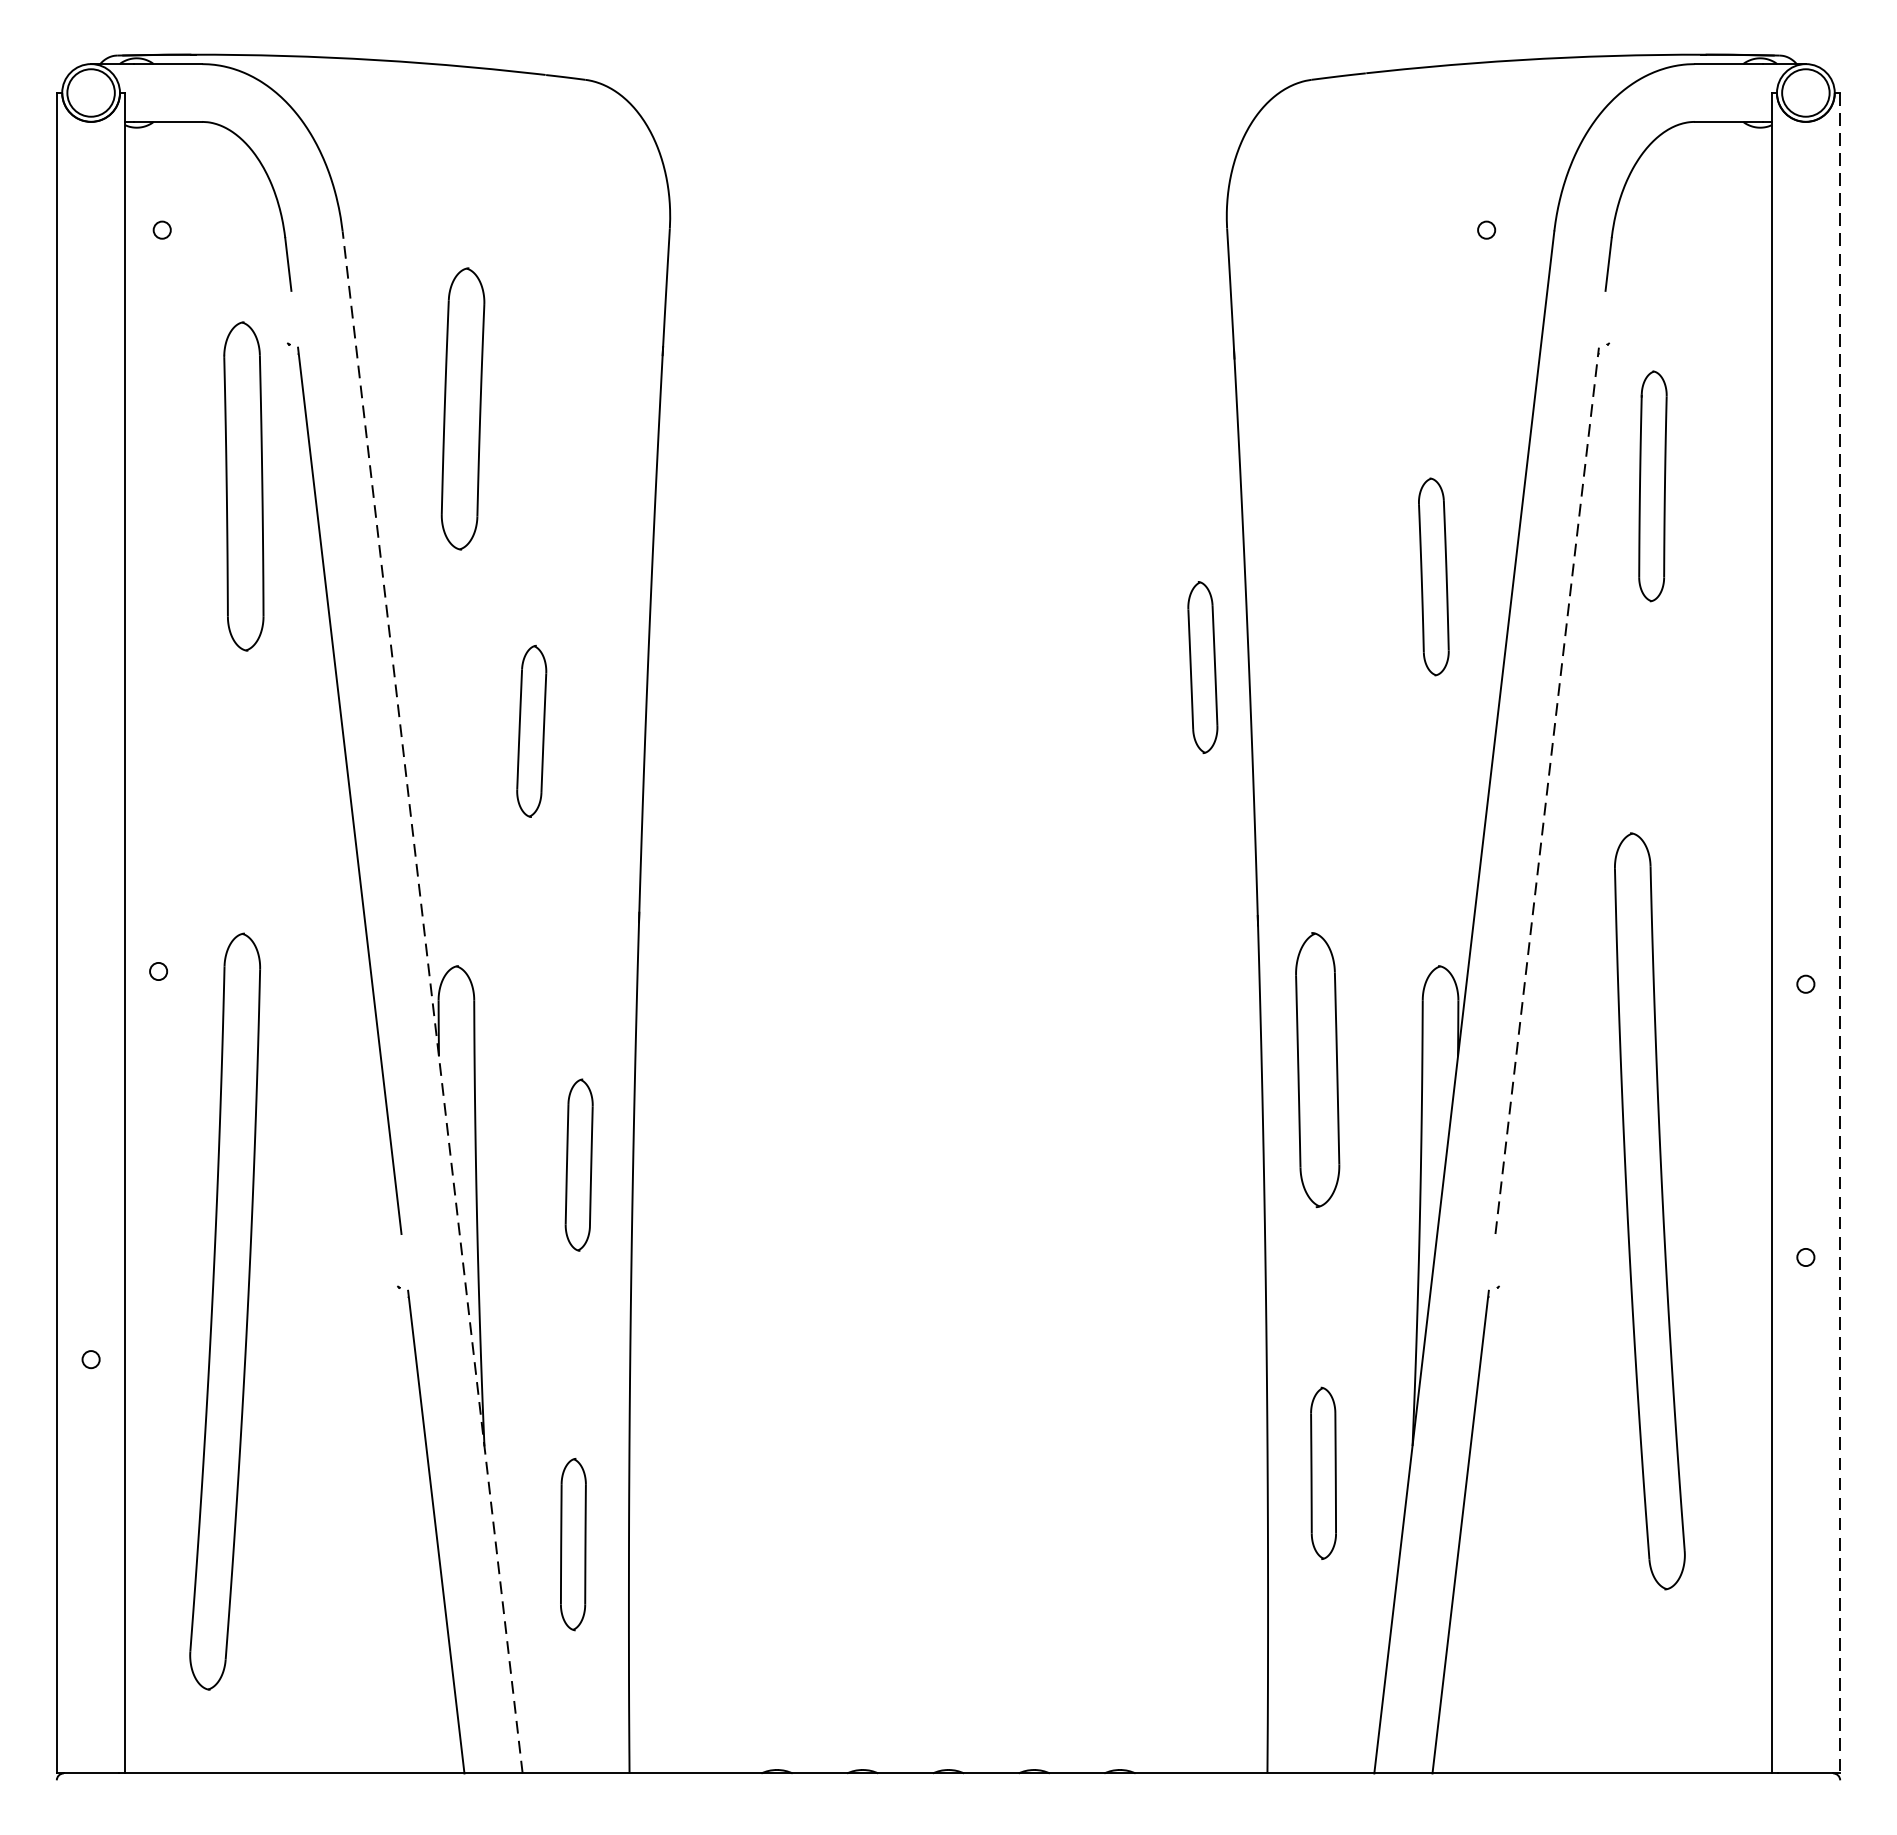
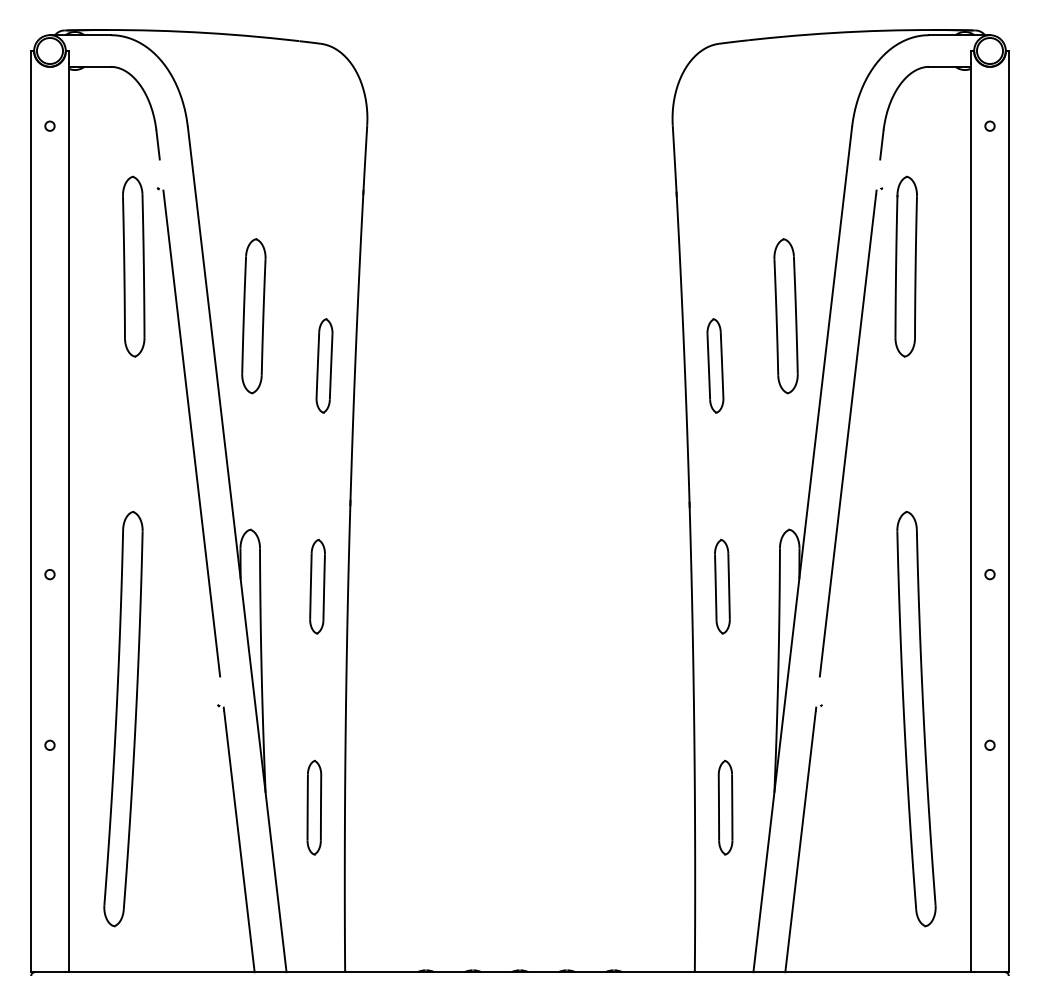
circle: (161, 228) -> (49, 125), moved
circle: (1485, 228) -> (989, 125), moved
part: (462, 409) -> (253, 316), moved
part: (1651, 486) -> (905, 266), size x1.43
part: (1432, 577) -> (785, 316), size x1.43
part: (1202, 666) -> (715, 365), moved
part: (531, 730) -> (324, 365), moved
line: (1547, 790) -> (848, 433), dashed -> solid
line: (1839, 933) -> (1008, 511), dashed -> solid
circle: (157, 971) -> (49, 574), moved
circle: (1804, 984) -> (989, 574), moved
line: (433, 1002) -> (237, 549), dashed -> solid
part: (1317, 1069) -> (722, 586), size x0.62
part: (579, 1164) -> (317, 586), moved
part: (1649, 1212) -> (916, 719), moved
circle: (1804, 1255) -> (989, 744), moved
part: (573, 1544) -> (314, 807), moved

